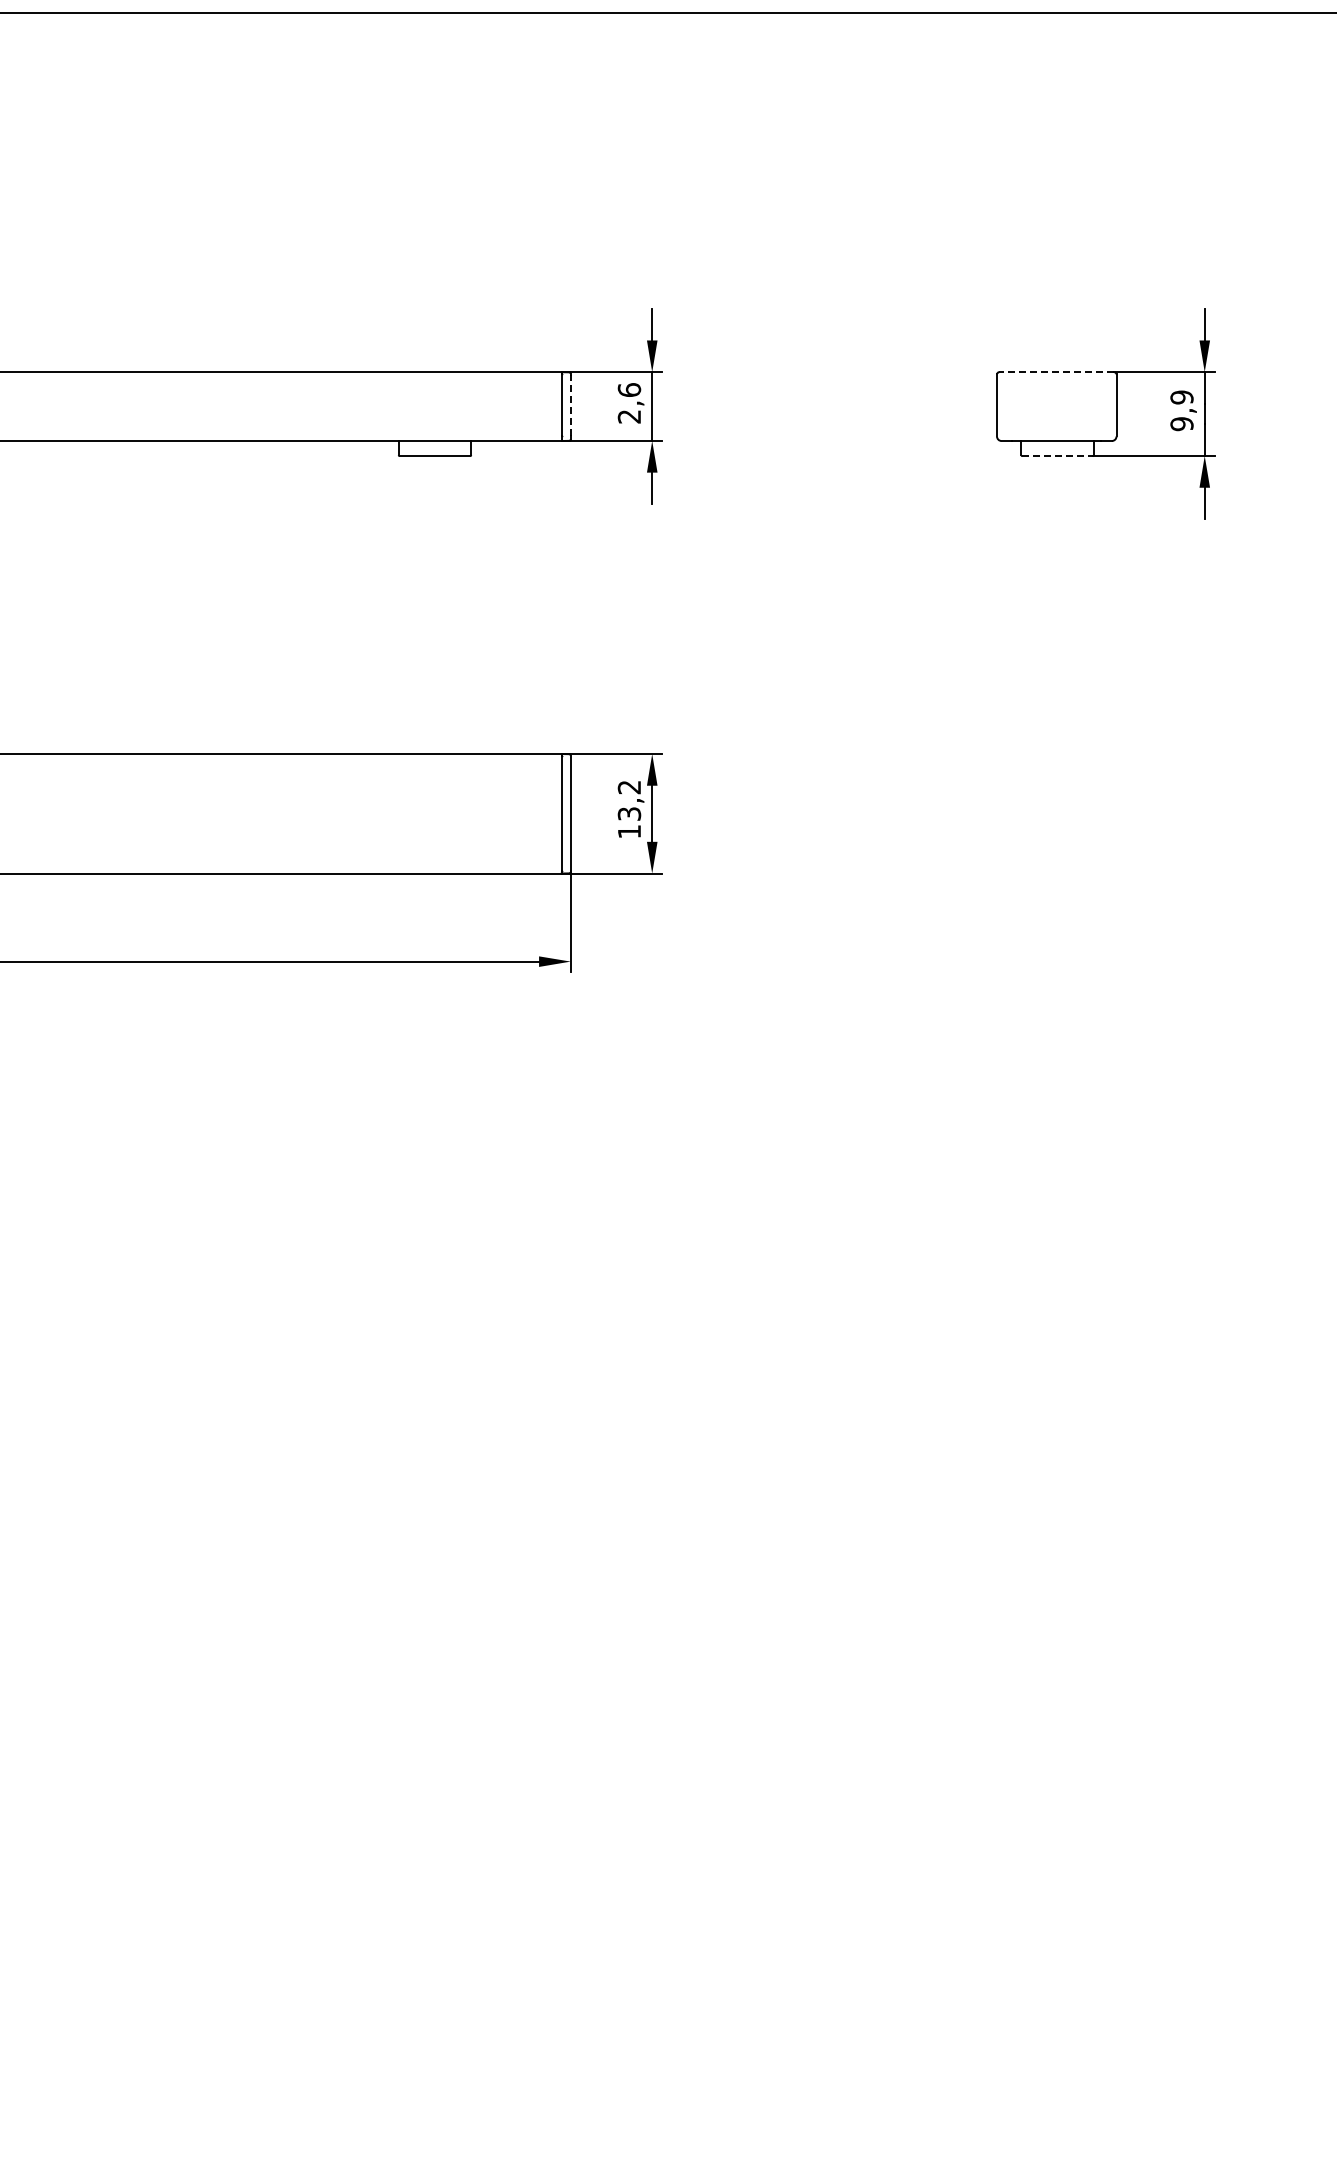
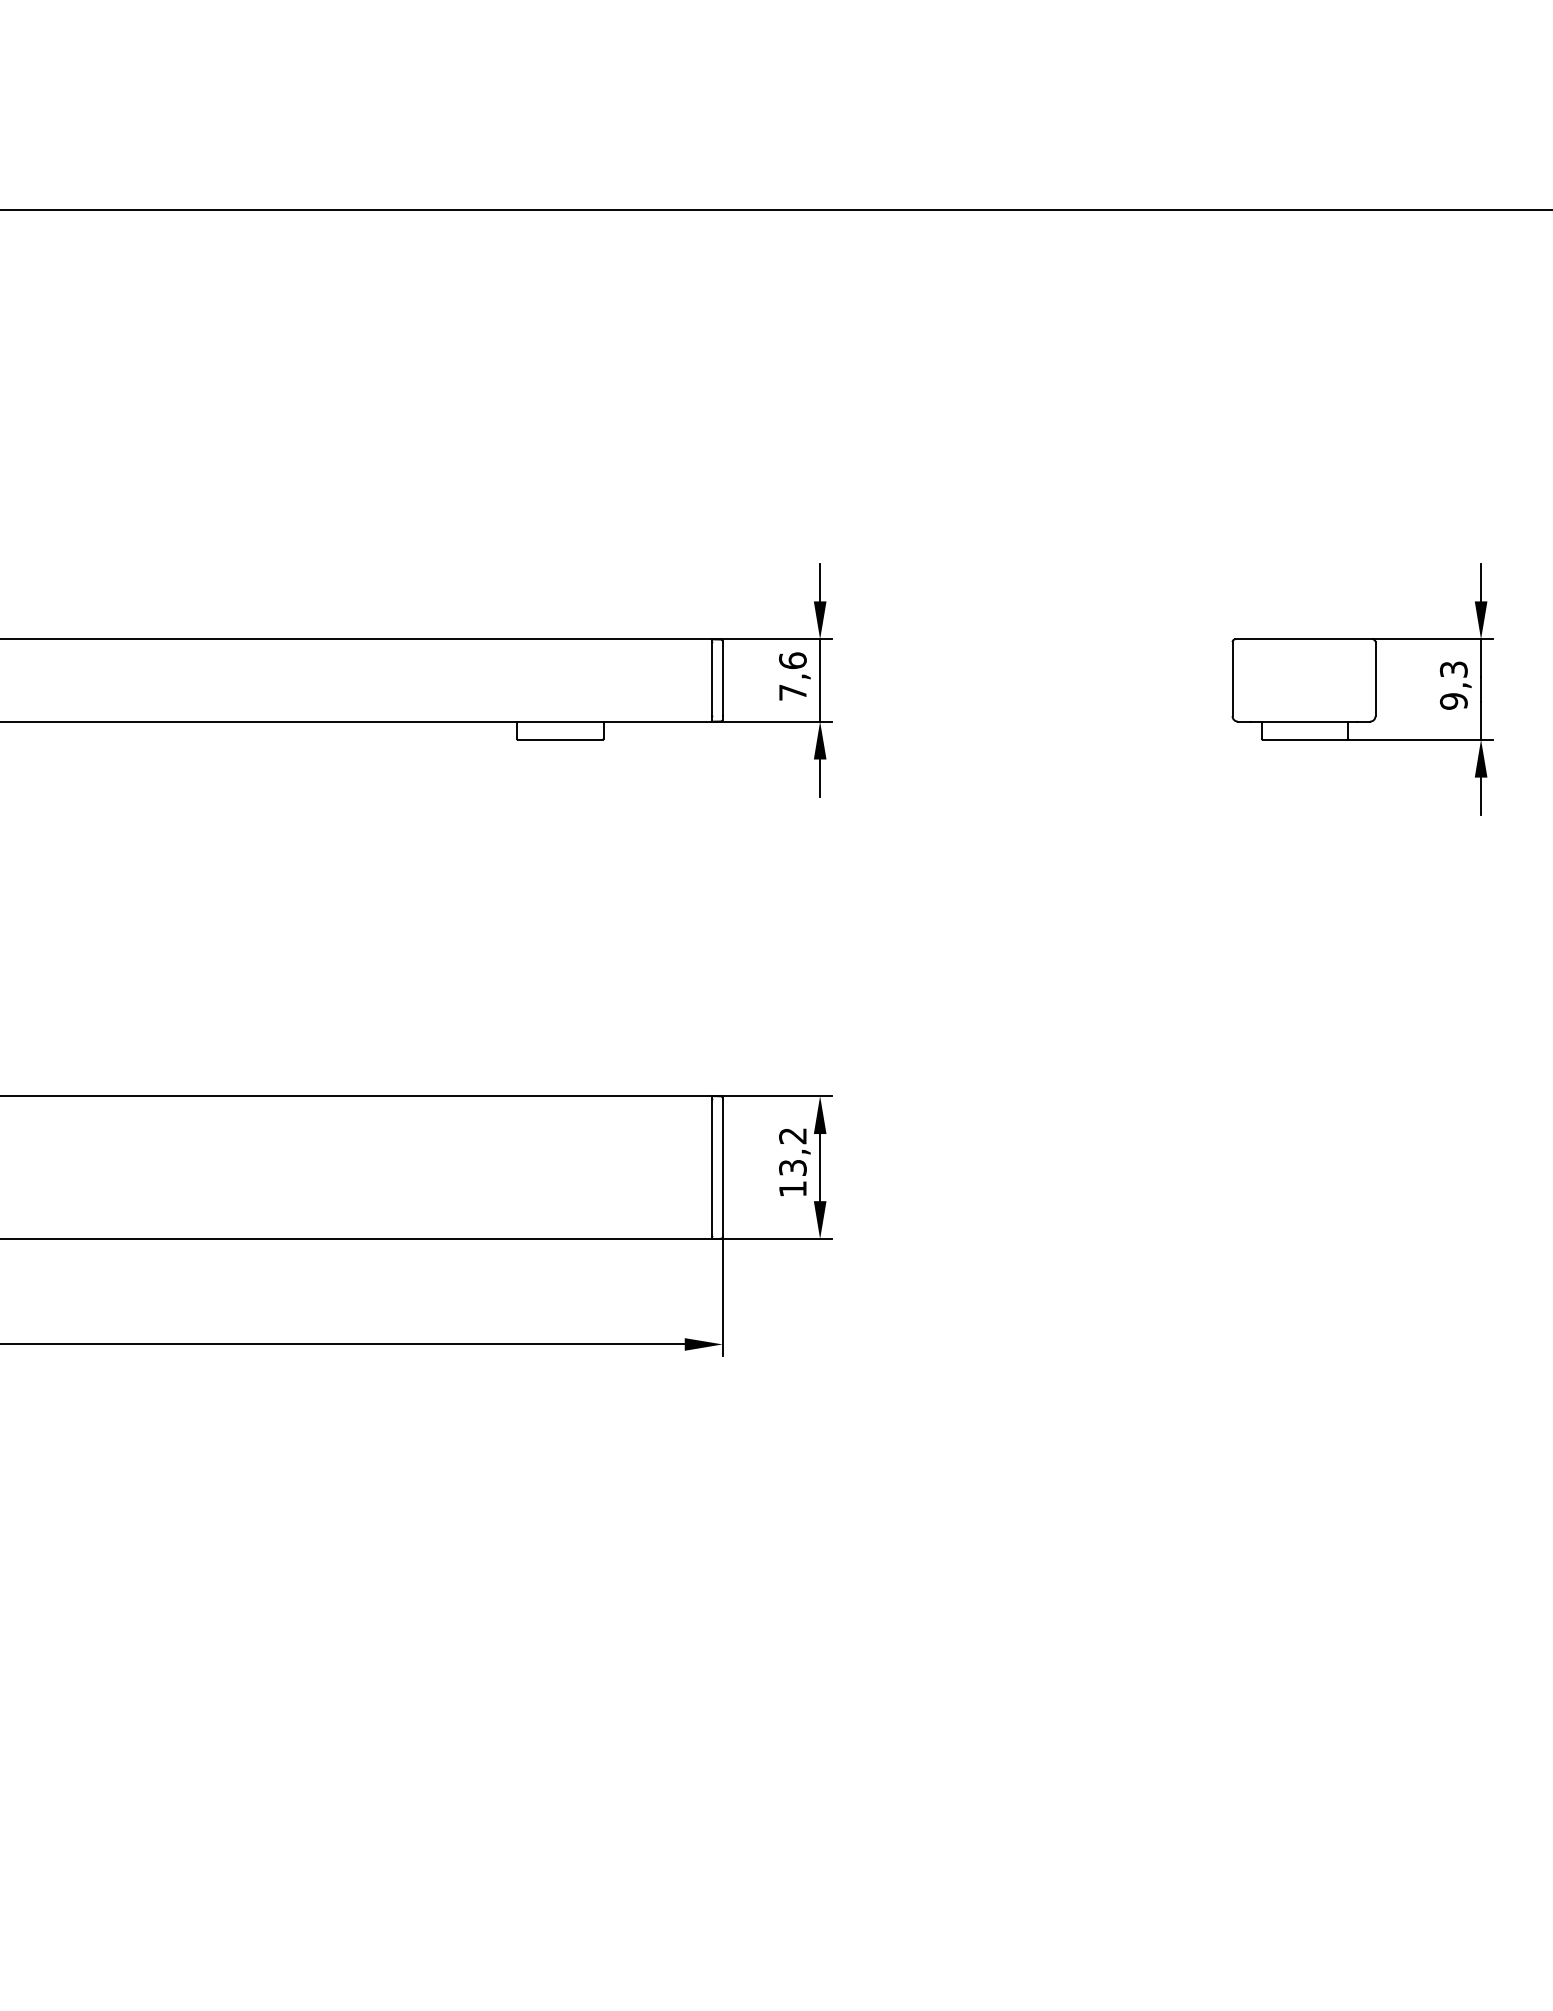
line: (1056, 372) -> (1303, 639), dashed -> solid
text: (1181, 397) -> (1453, 669), 9,9 -> 9,3
line: (570, 405) -> (722, 679), dashed -> solid
text: (628, 416) -> (791, 692), 2,6 -> 7,6
line: (1058, 456) -> (1306, 740), dashed -> solid

